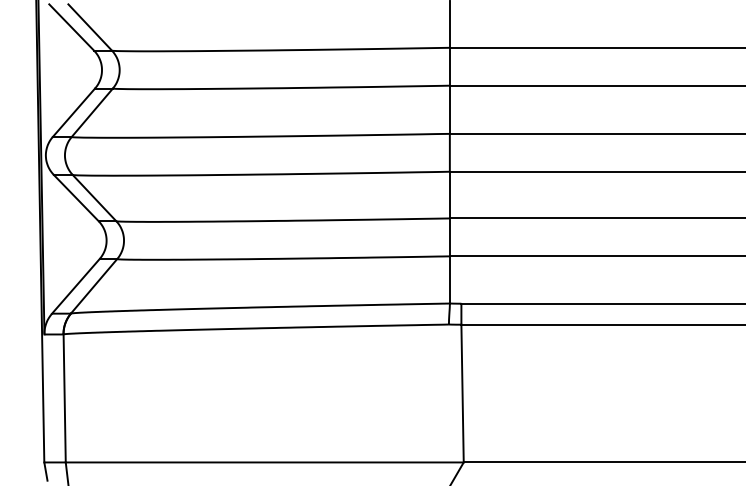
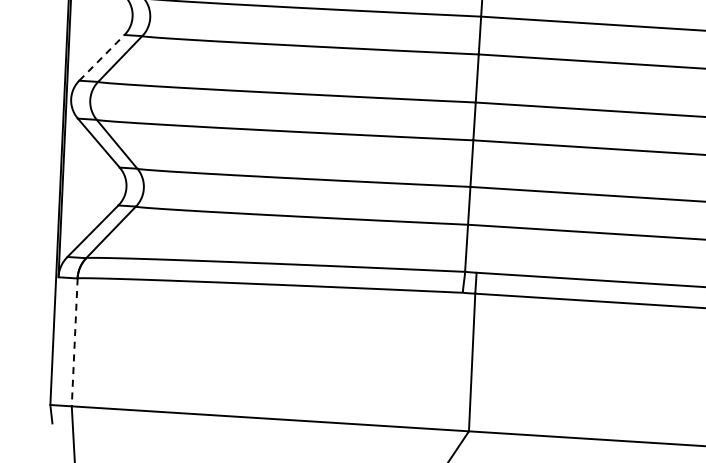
line: (74, 112) -> (102, 57), solid -> dashed
line: (64, 398) -> (74, 342), solid -> dashed

